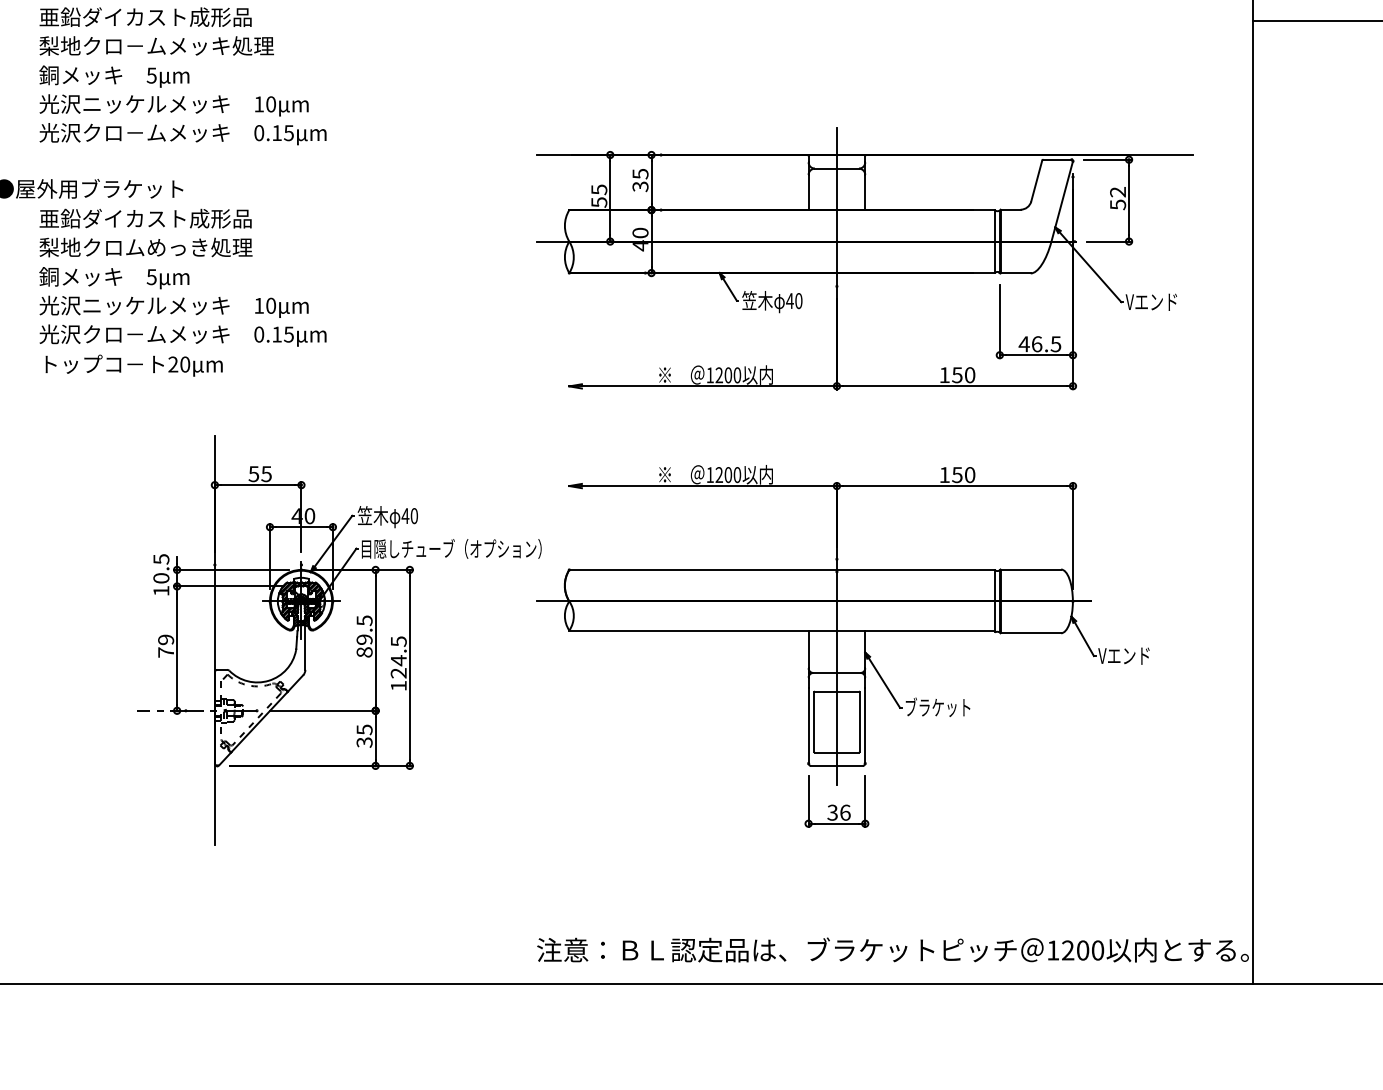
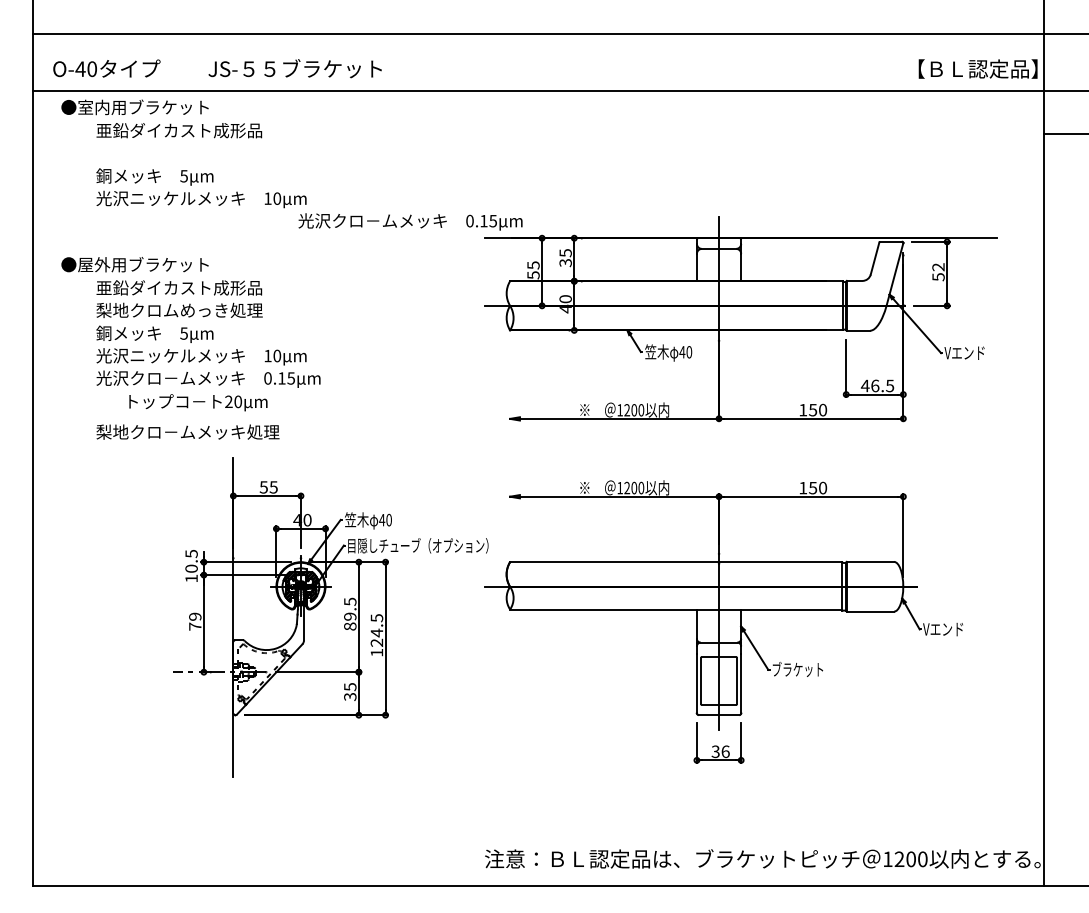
text: (156, 45) -> (187, 431), moved
text: (183, 133) -> (410, 221), moved
text: (134, 365) -> (198, 402), moved

